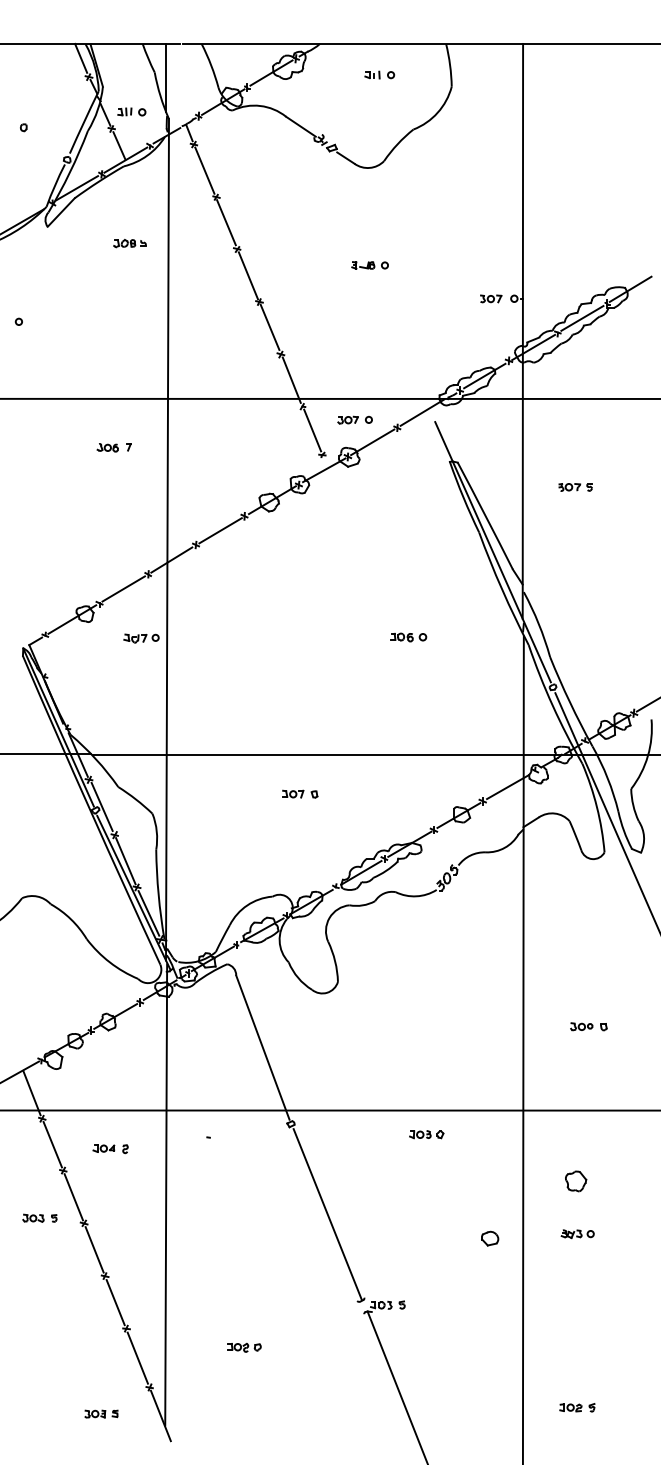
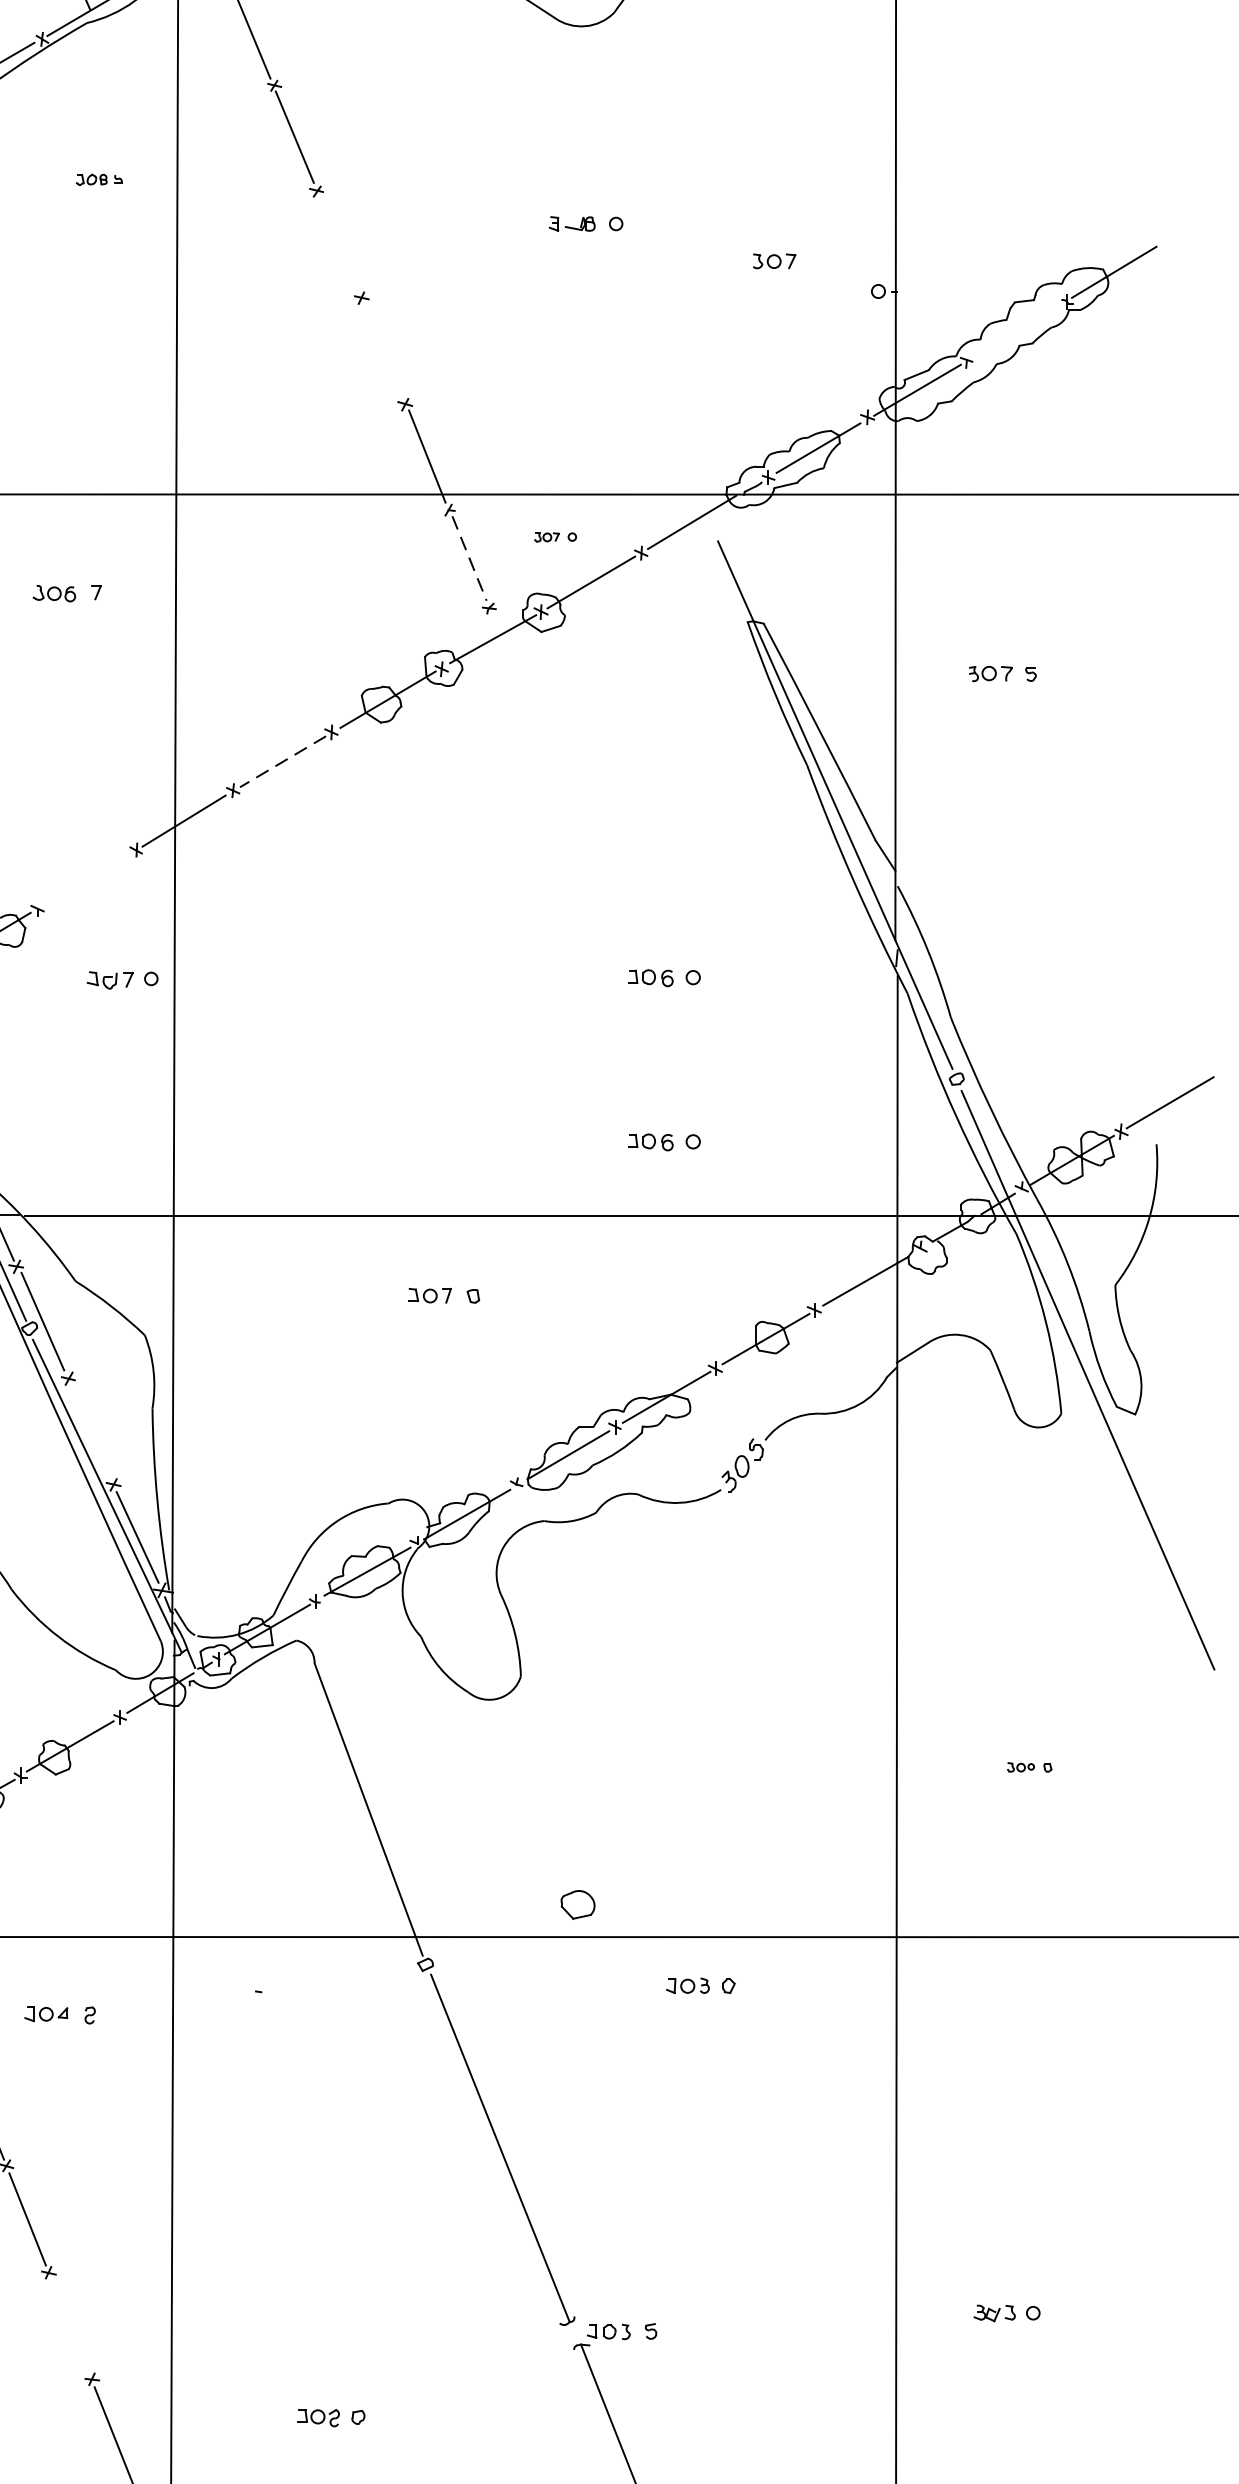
part: (129, 243) -> (98, 179), size x0.7
line: (247, 275) -> (337, 244), removed
part: (491, 298) -> (775, 260), moved
line: (582, 318) -> (1016, 331), removed
line: (269, 326) -> (382, 347), removed
part: (354, 419) -> (554, 536), size x0.6
line: (312, 430) -> (469, 558), solid -> dashed
line: (220, 530) -> (282, 761), solid -> dashed
line: (123, 588) -> (86, 878), removed
part: (408, 718) -> (663, 1142), added
line: (125, 861) -> (90, 1432), removed
part: (588, 1026) -> (1028, 1766), size x0.6
part: (576, 1181) -> (1004, 2080), removed
part: (577, 1234) -> (1006, 2314), moved
part: (490, 1238) -> (578, 1904), moved
line: (115, 1302) -> (69, 2326), removed

